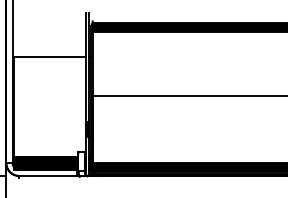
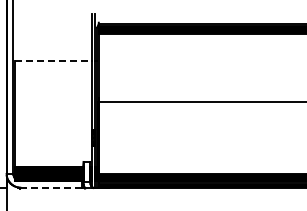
line: (51, 57) -> (54, 61), solid -> dashed
line: (48, 175) -> (51, 187), solid -> dashed

